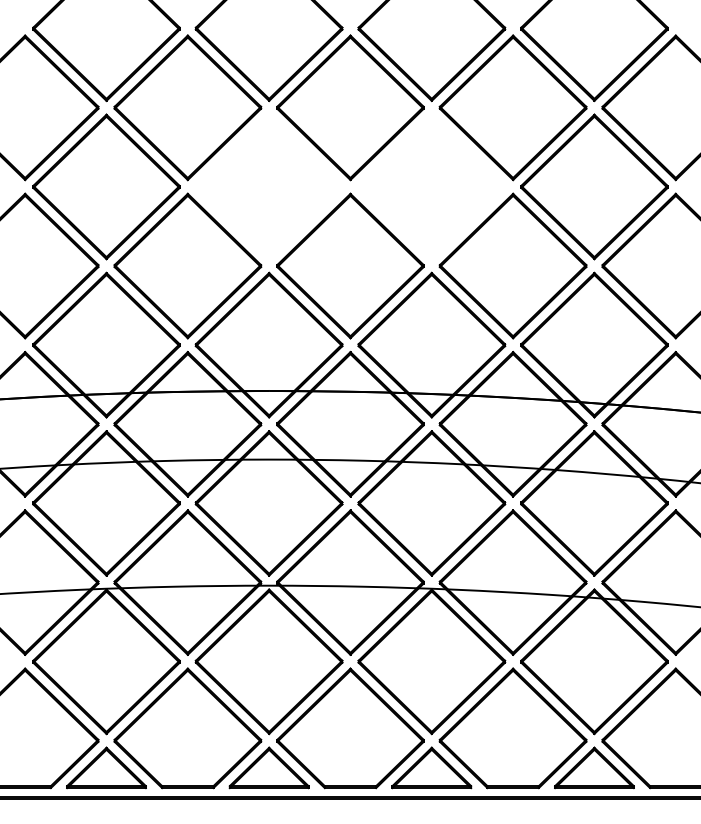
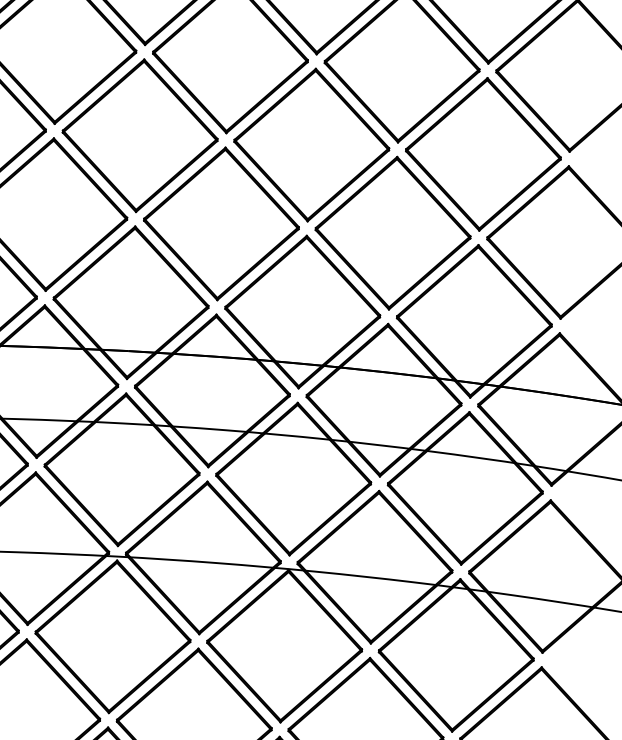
part: (268, 186) -> (139, 135), added
part: (431, 186) -> (311, 144), added

